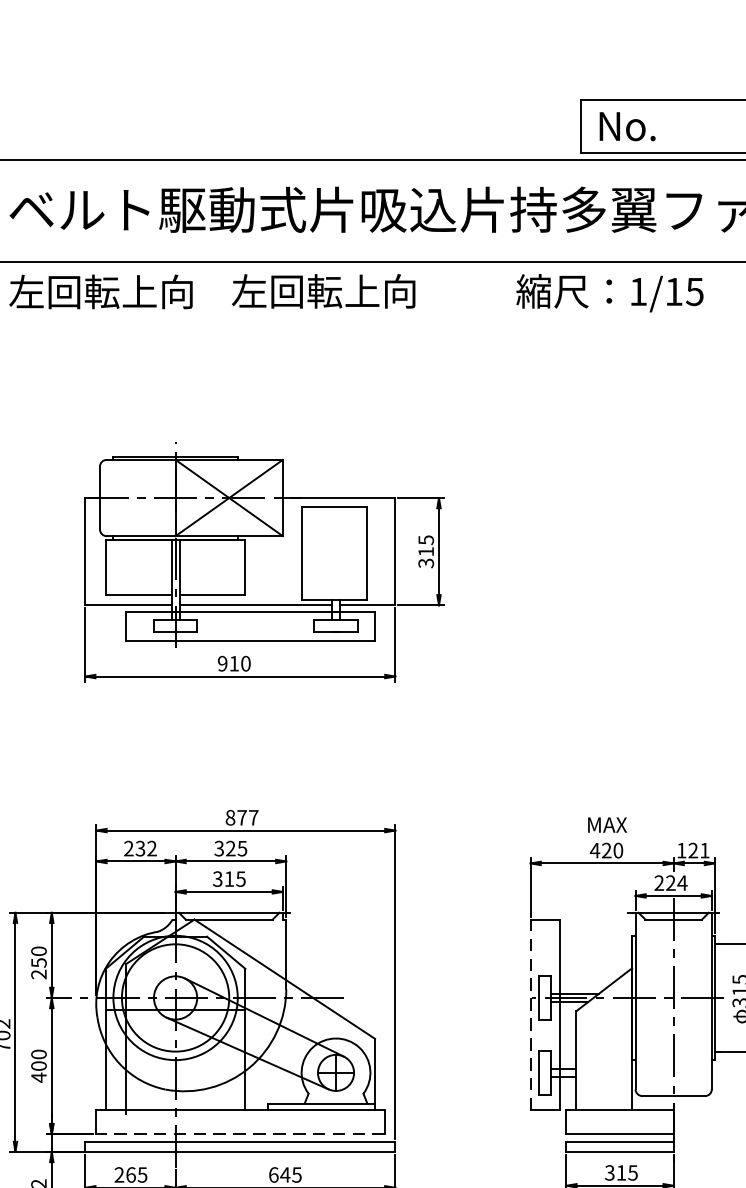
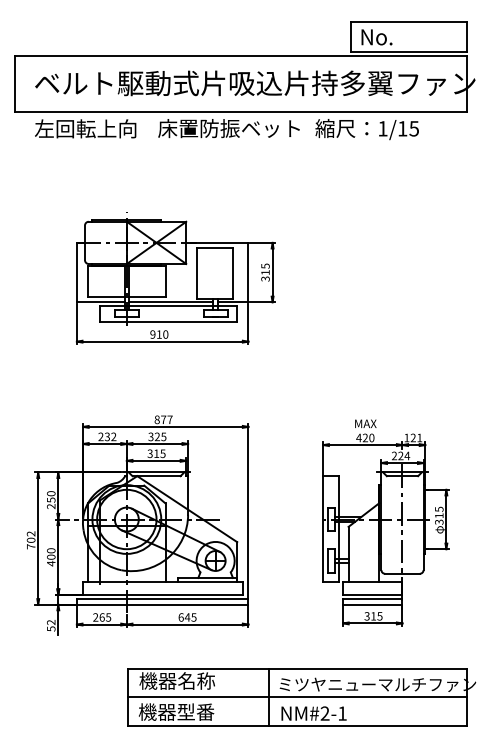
text: (359, 291) -> (228, 128), 左回転上向 -> 床置防振ベット
line: (530, 1014) -> (323, 528), dashed -> solid
line: (240, 1133) -> (162, 594), dashed -> solid

